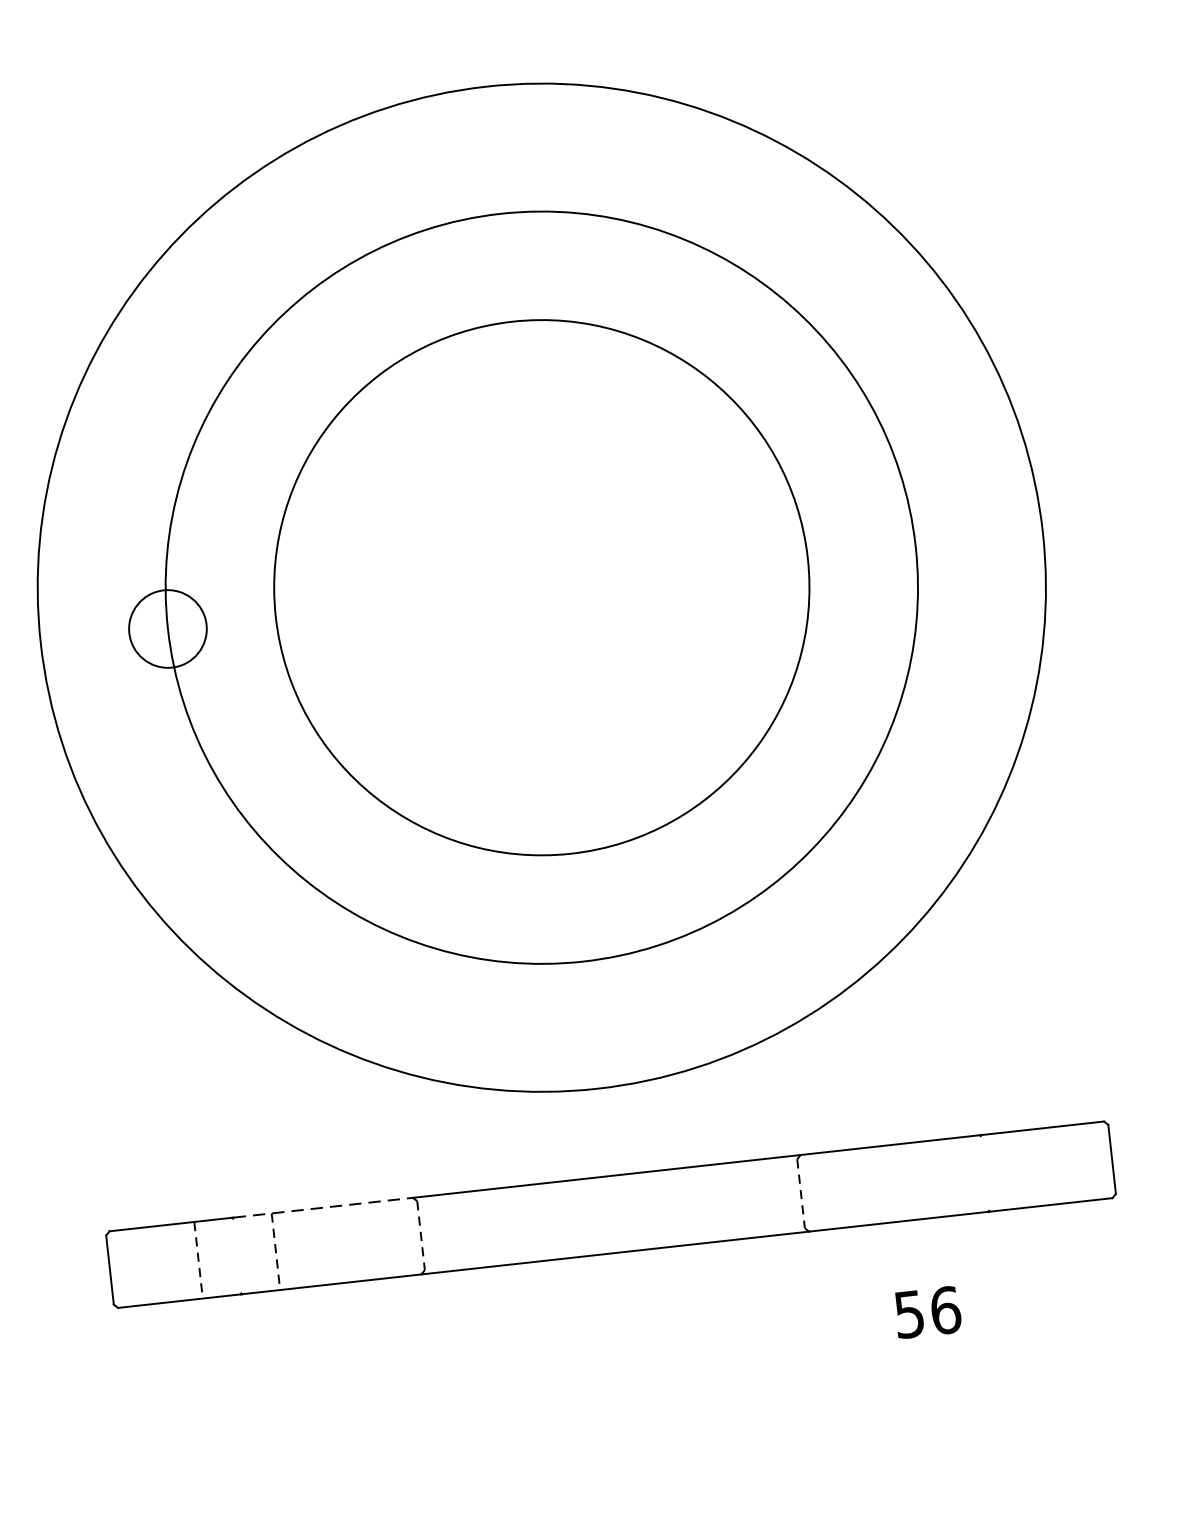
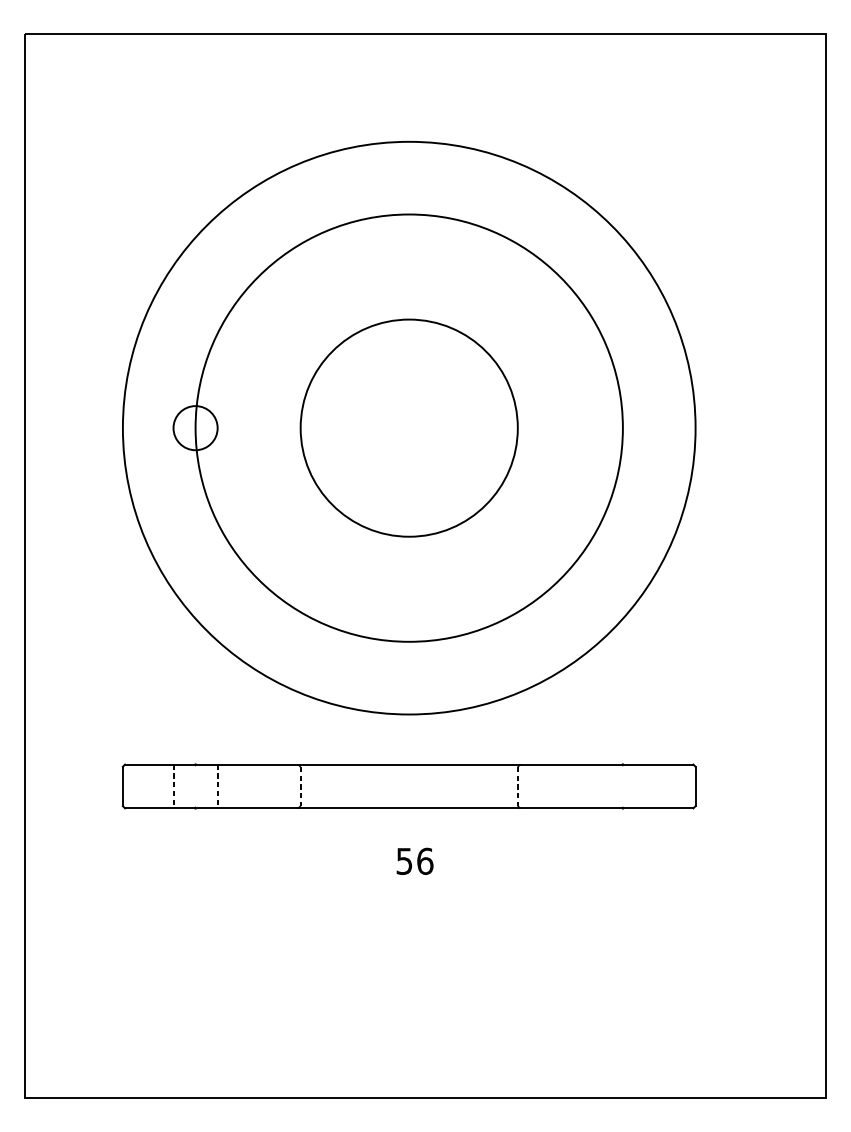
circle: (540, 586) -> (408, 427), size x0.71
line: (323, 1207) -> (247, 764), dashed -> solid
text: (926, 1310) -> (414, 860), moved

